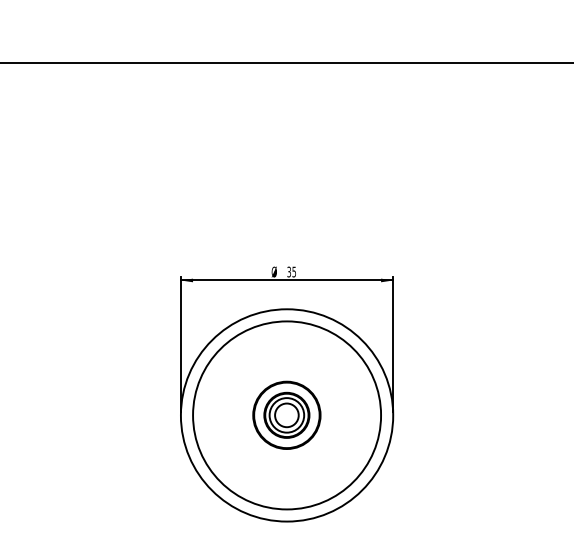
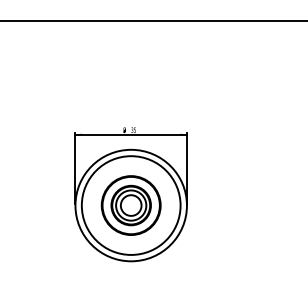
part: (285, 415) -> (130, 205), size x1.67

